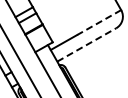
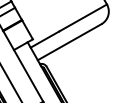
line: (98, 22) -> (82, 17), dashed -> solid
line: (86, 44) -> (69, 41), dashed -> solid

